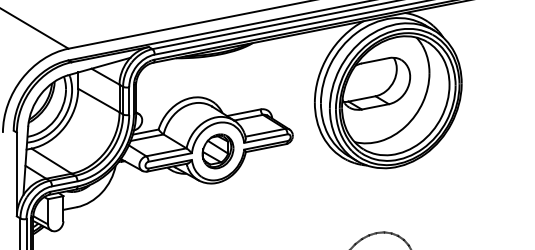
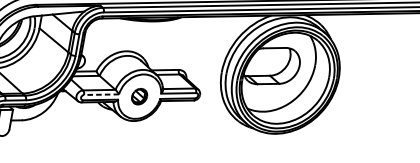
part: (217, 151) -> (139, 96), size x0.6
line: (169, 157) -> (100, 94), solid -> dashed

